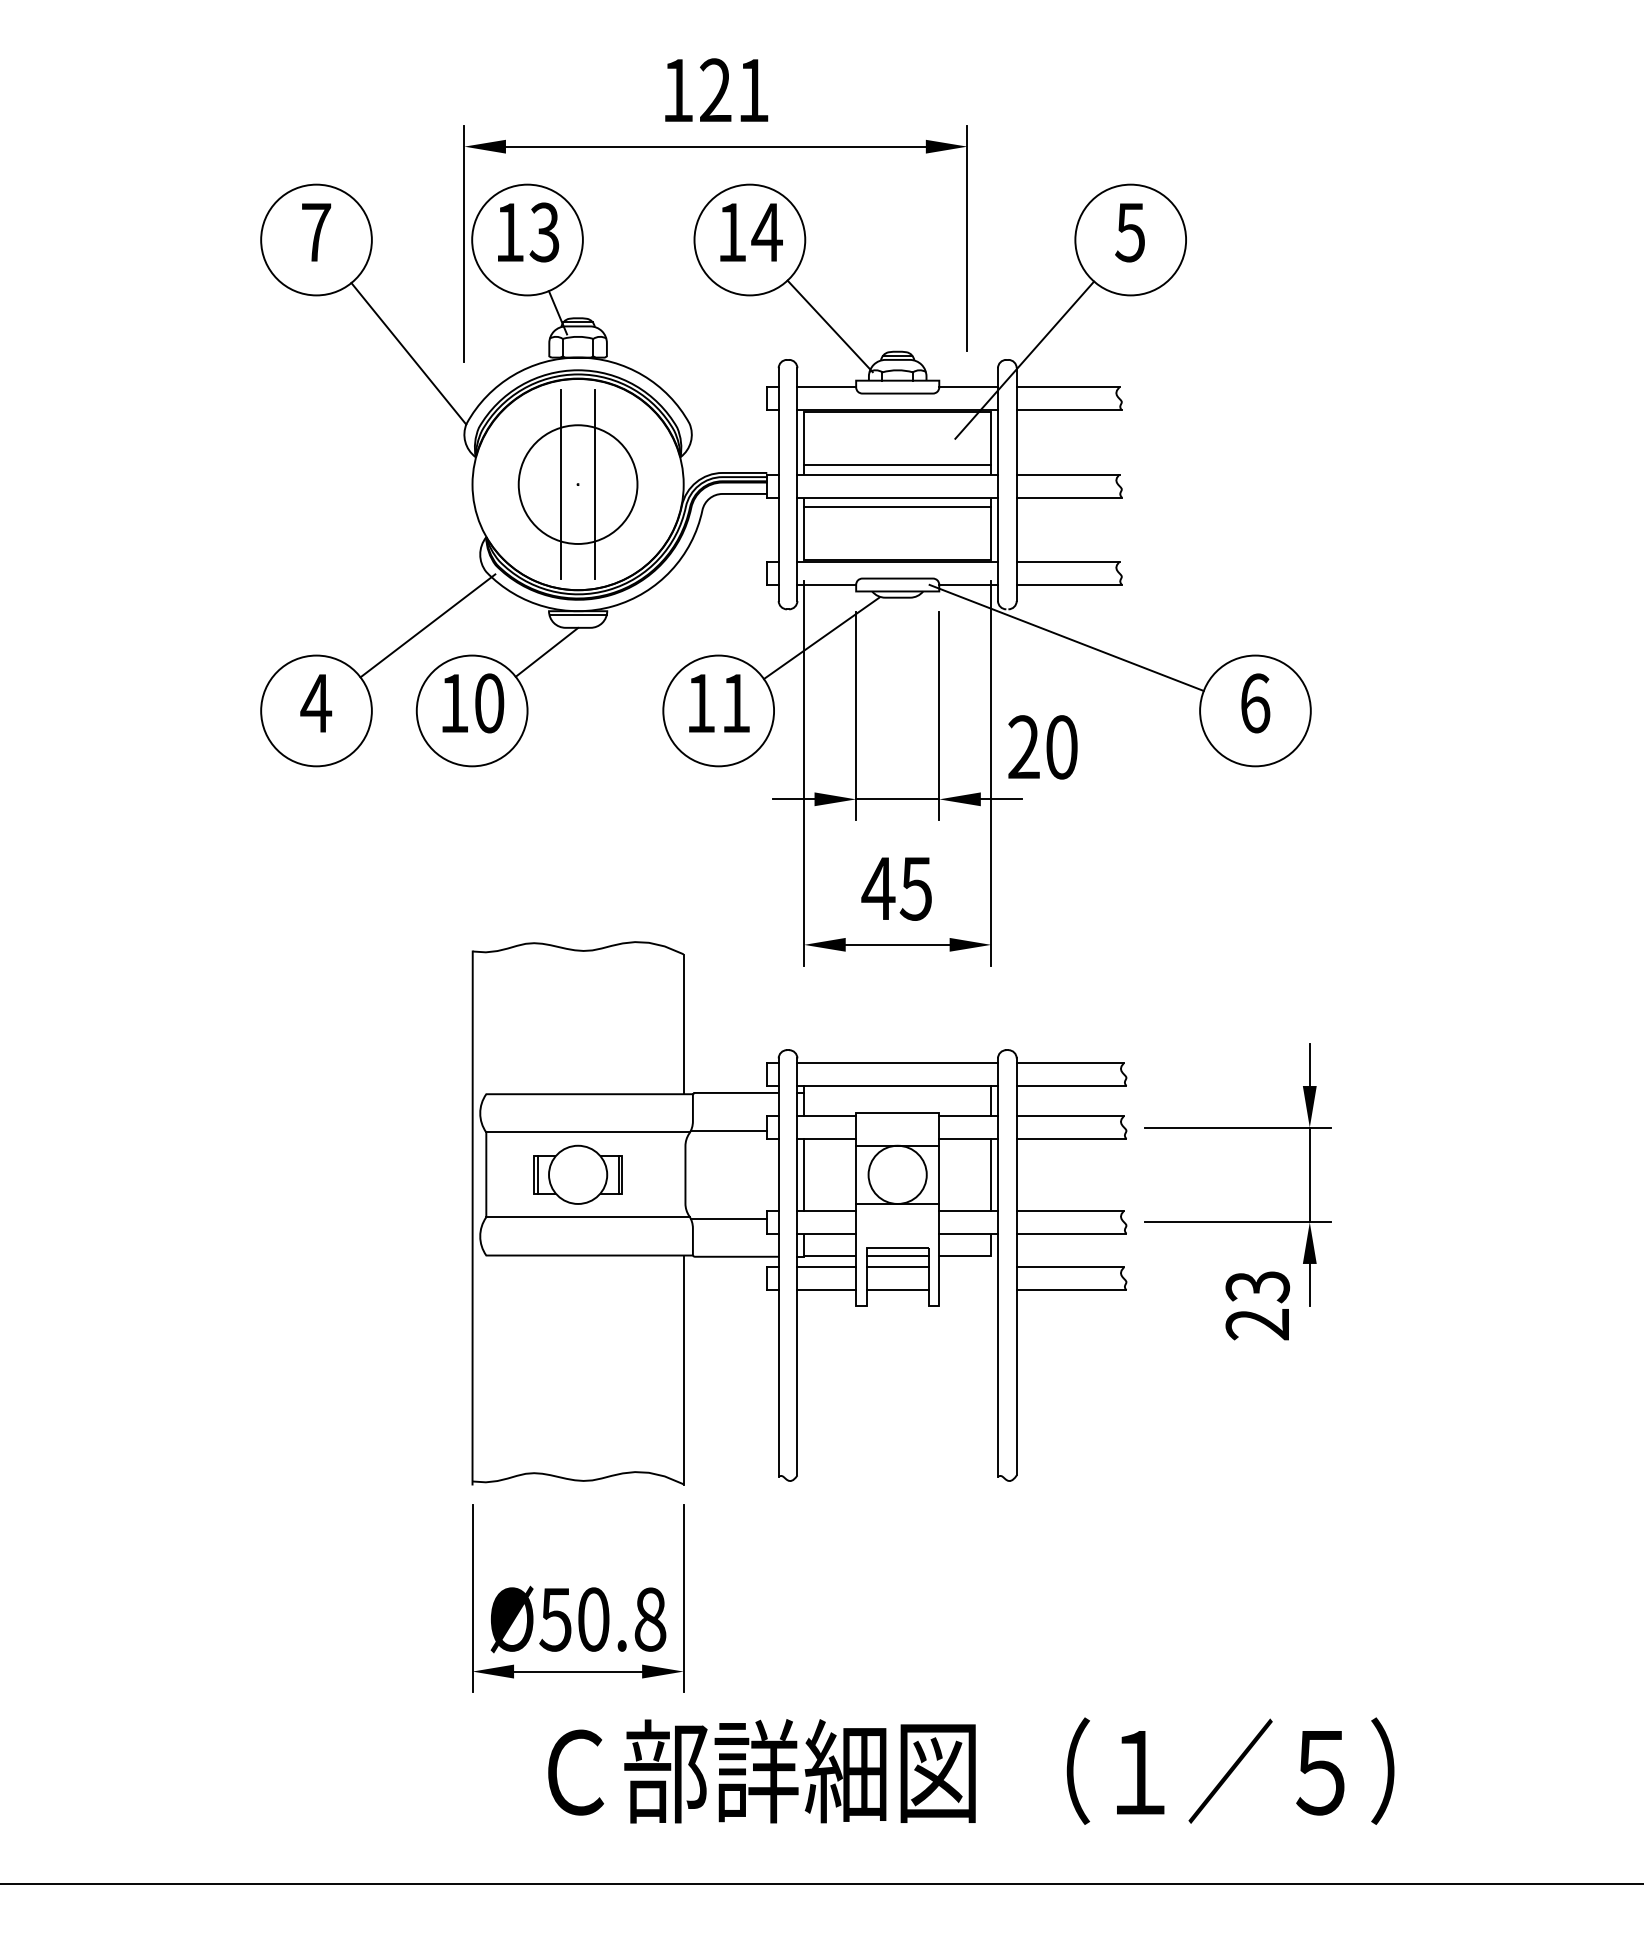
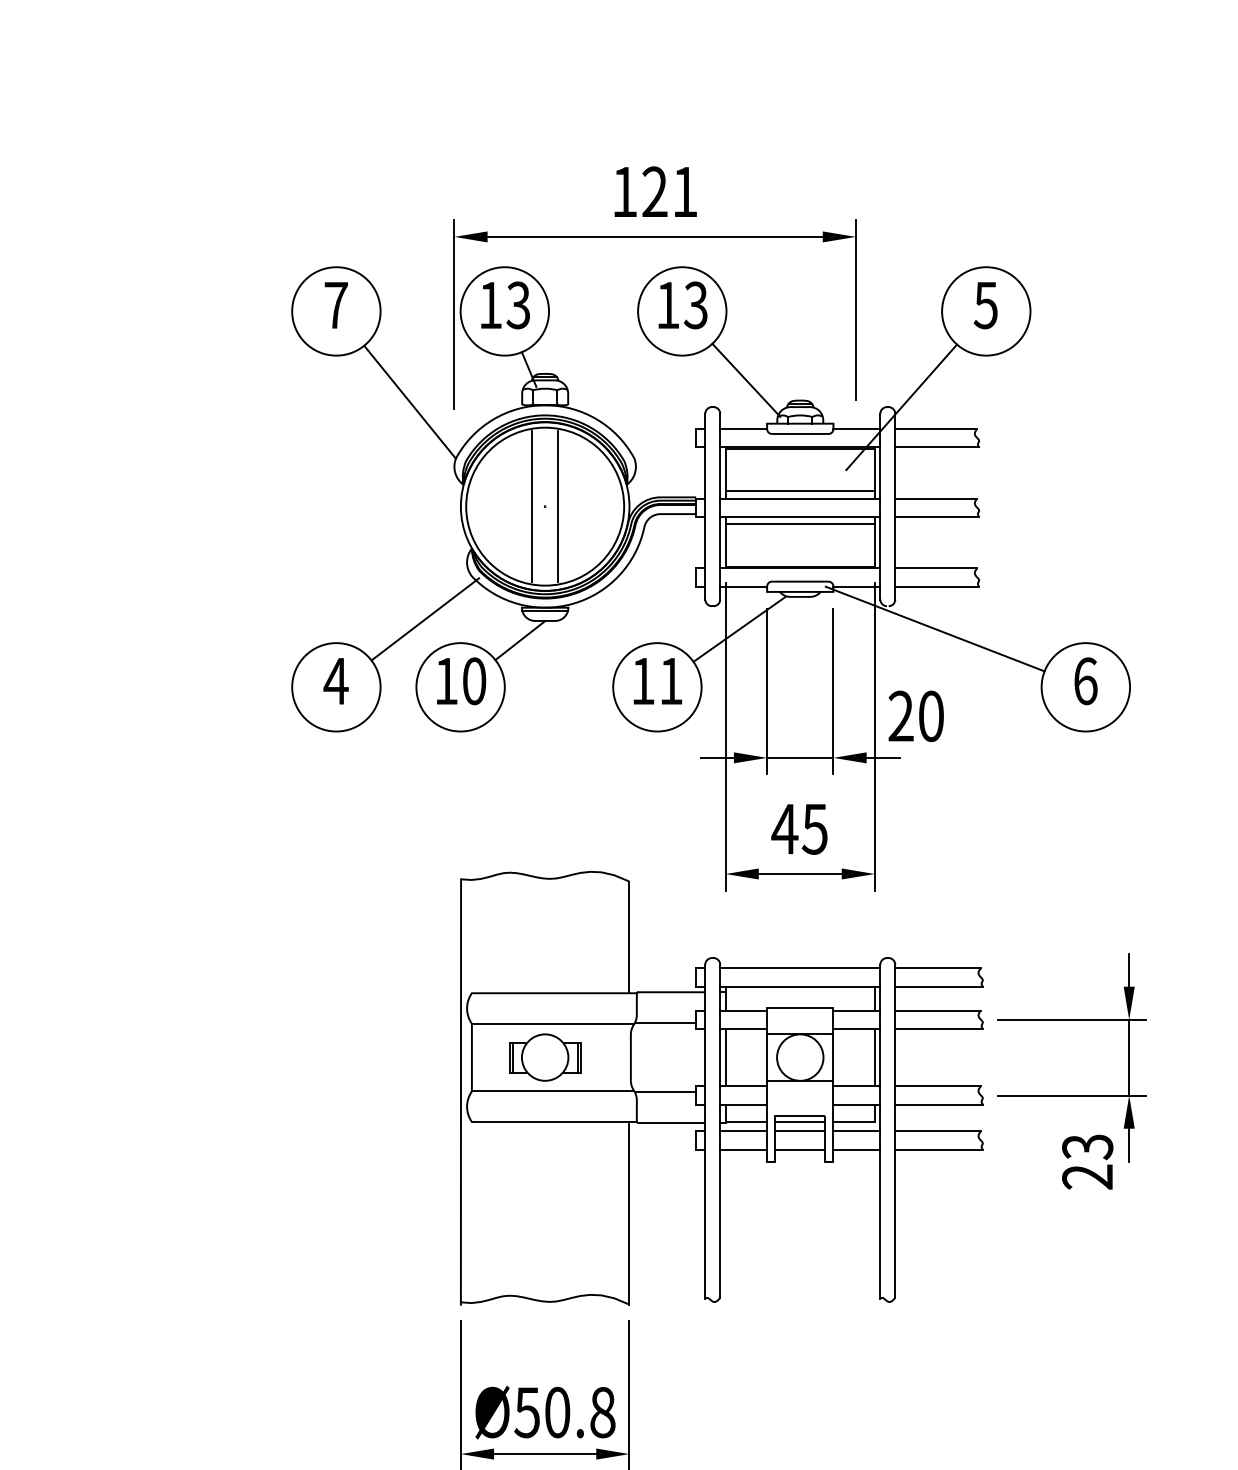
text: (766, 232) -> (695, 305), 14 -> 13
circle: (578, 484) -> (545, 506), size x1.67
line: (968, 1267) -> (856, 1131), added
line: (968, 1290) -> (856, 1149), added

